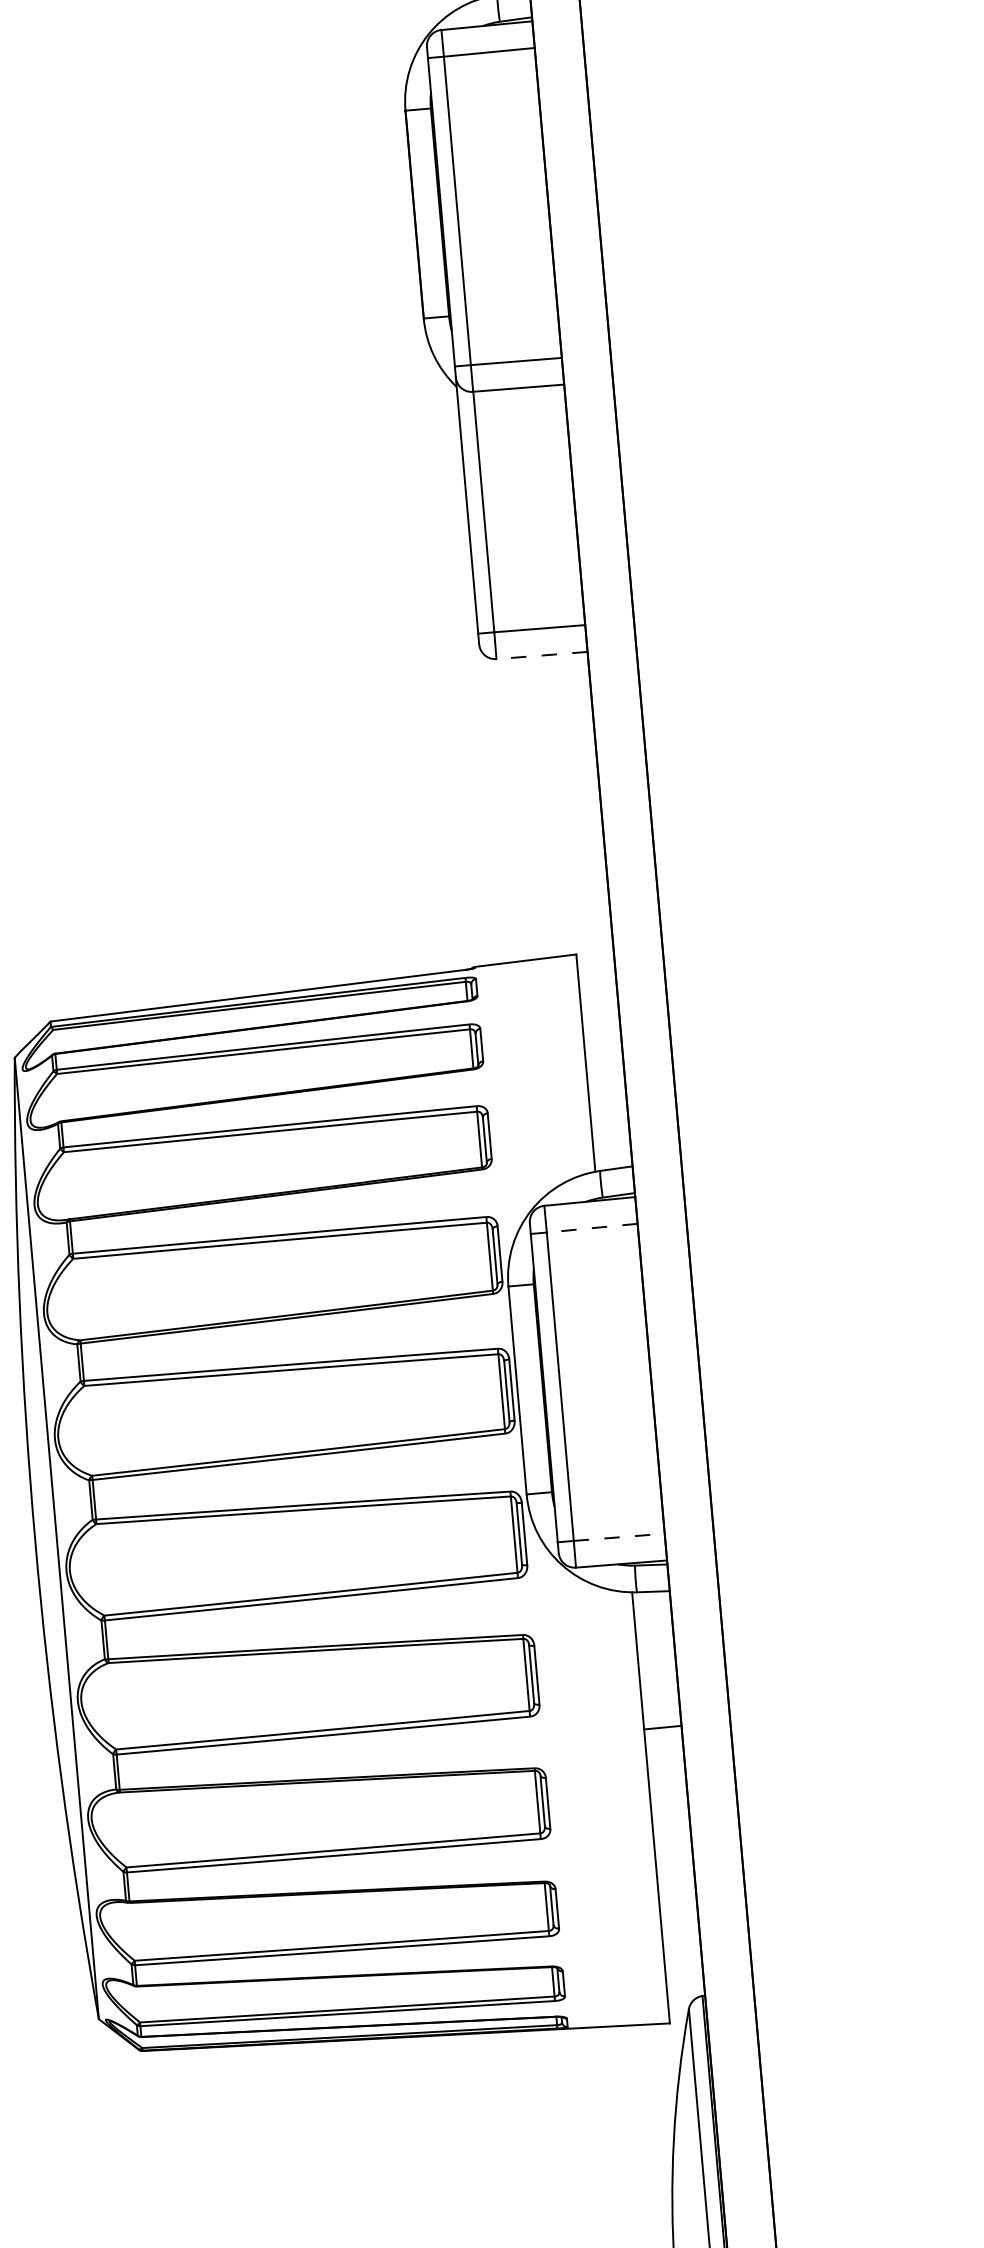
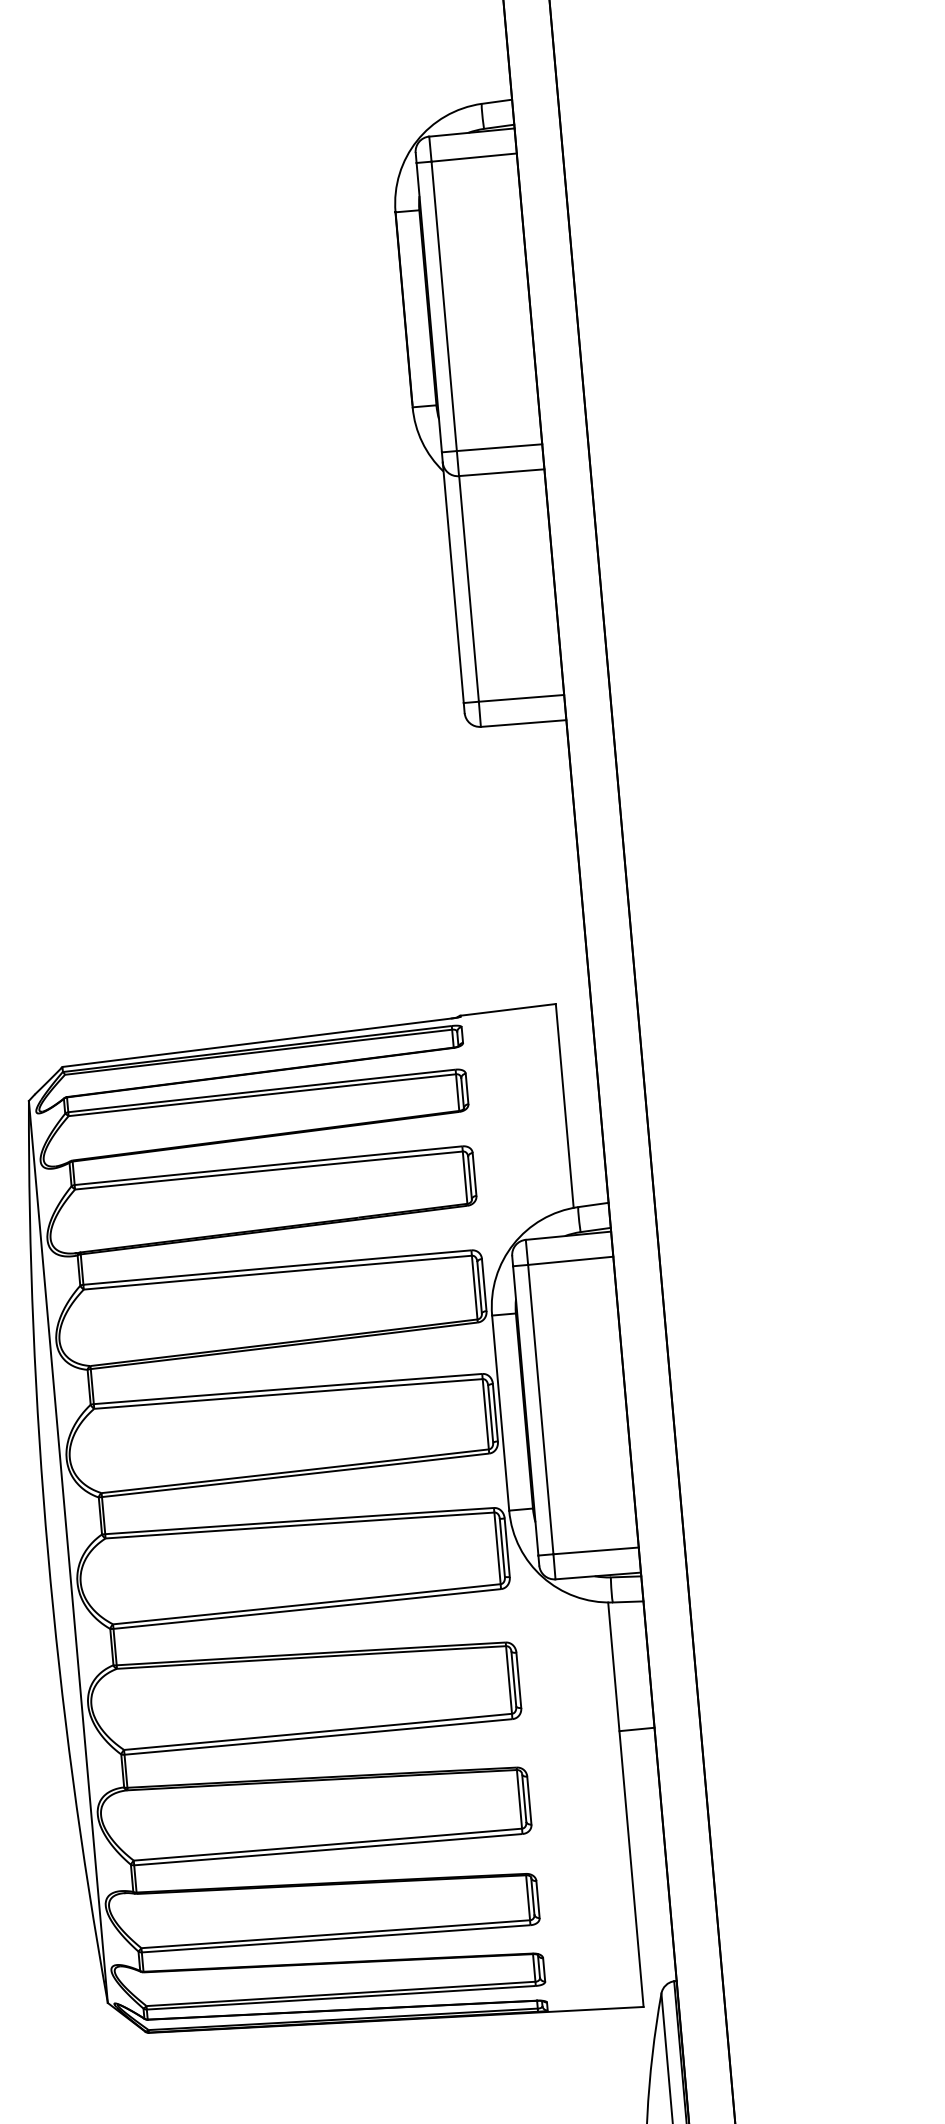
line: (541, 655) -> (523, 723), dashed -> solid
line: (591, 1227) -> (570, 1260), dashed -> solid
line: (619, 1536) -> (596, 1550), dashed -> solid

